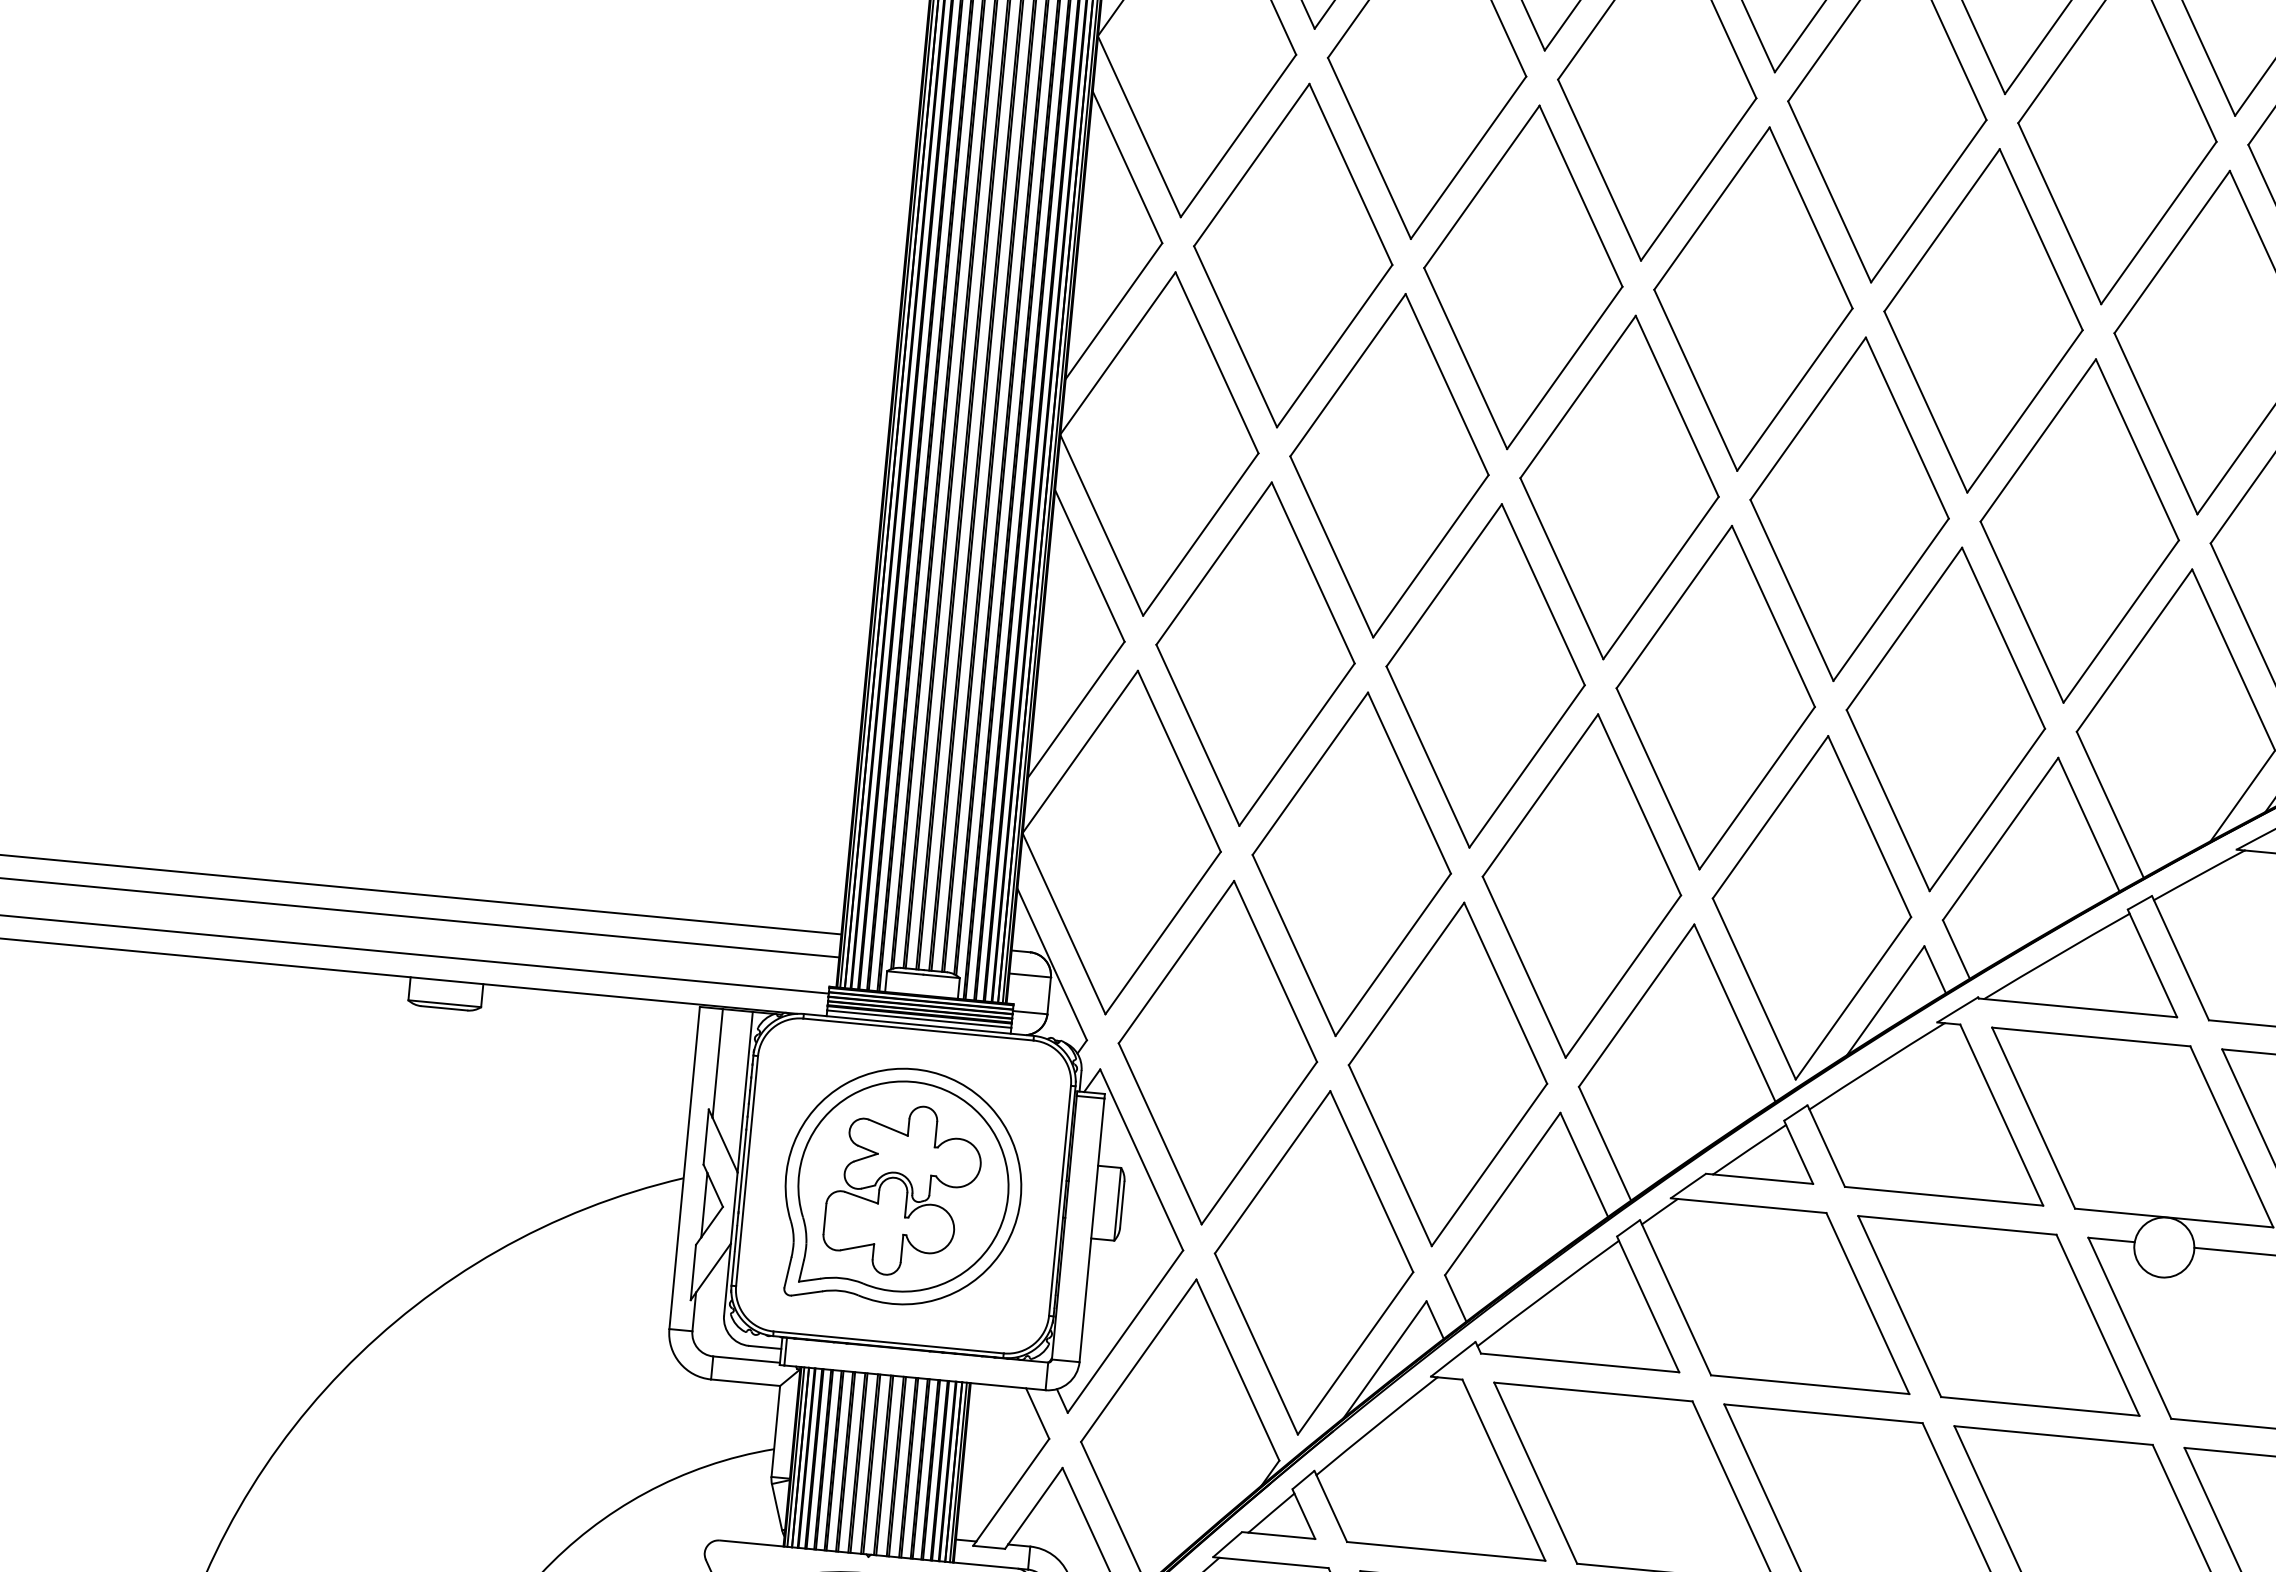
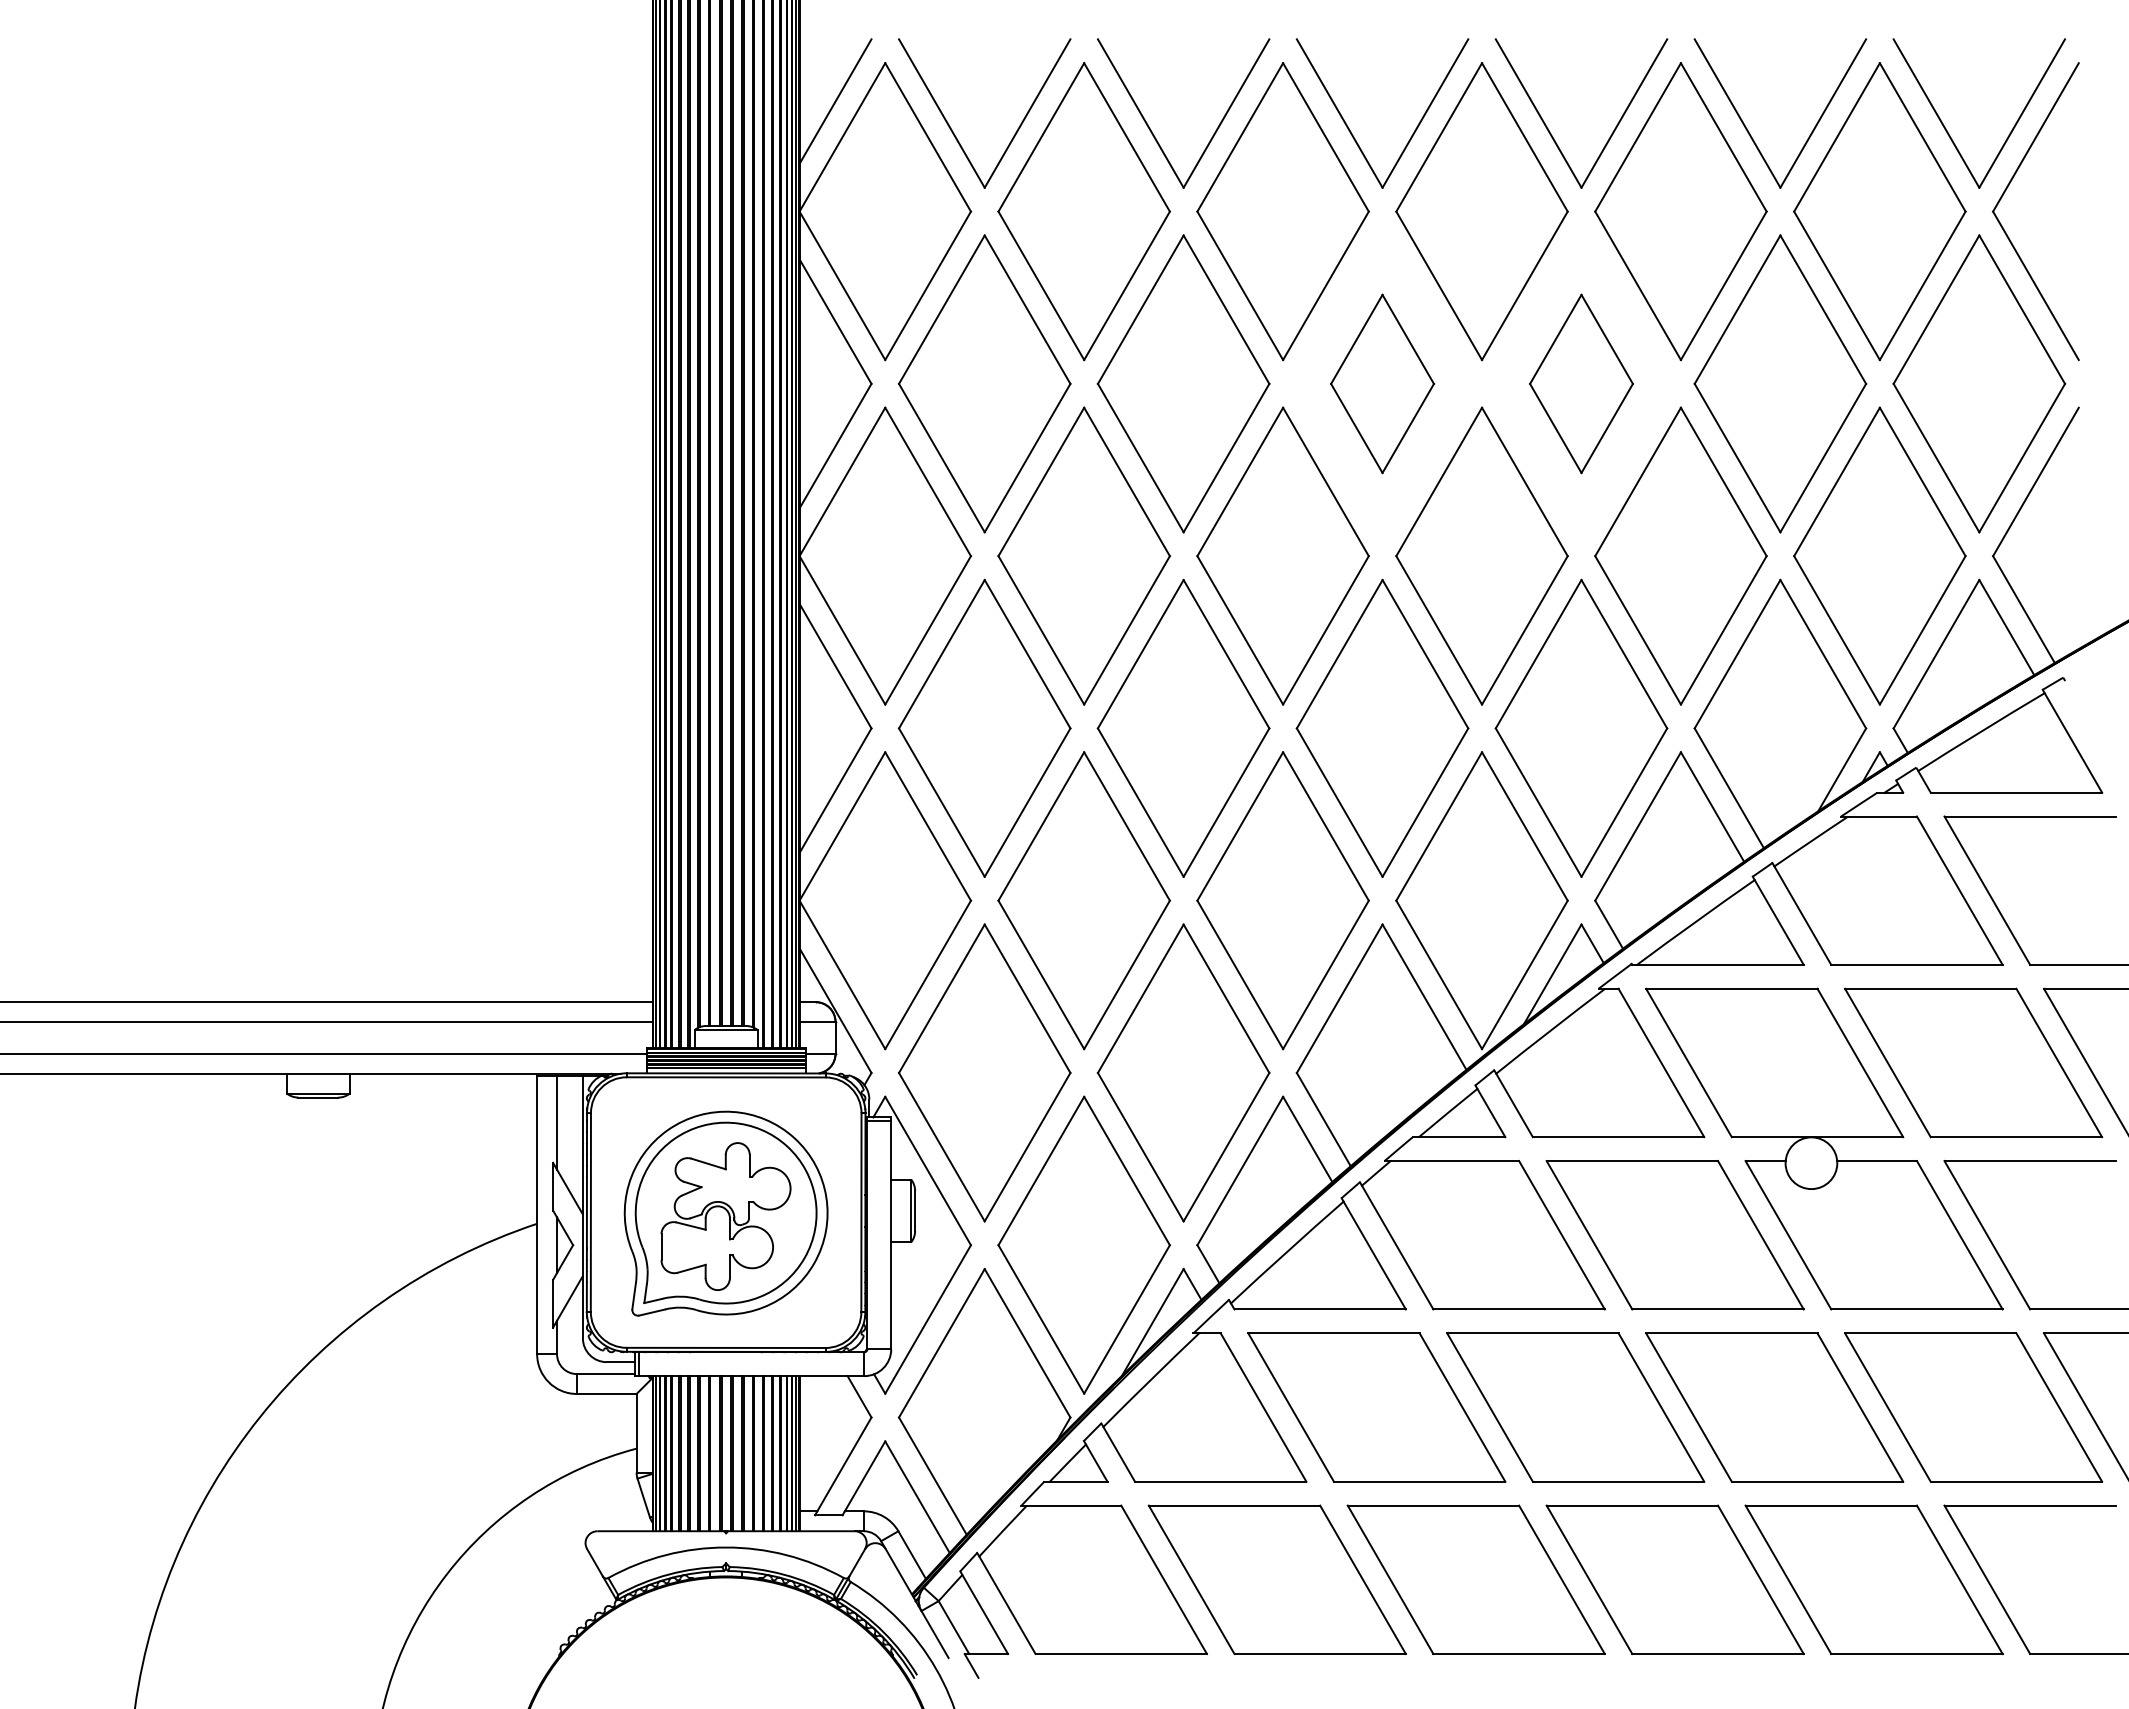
part: (1753, 298) -> (1382, 383), size x0.6
part: (1983, 320) -> (1581, 383), size x0.6

